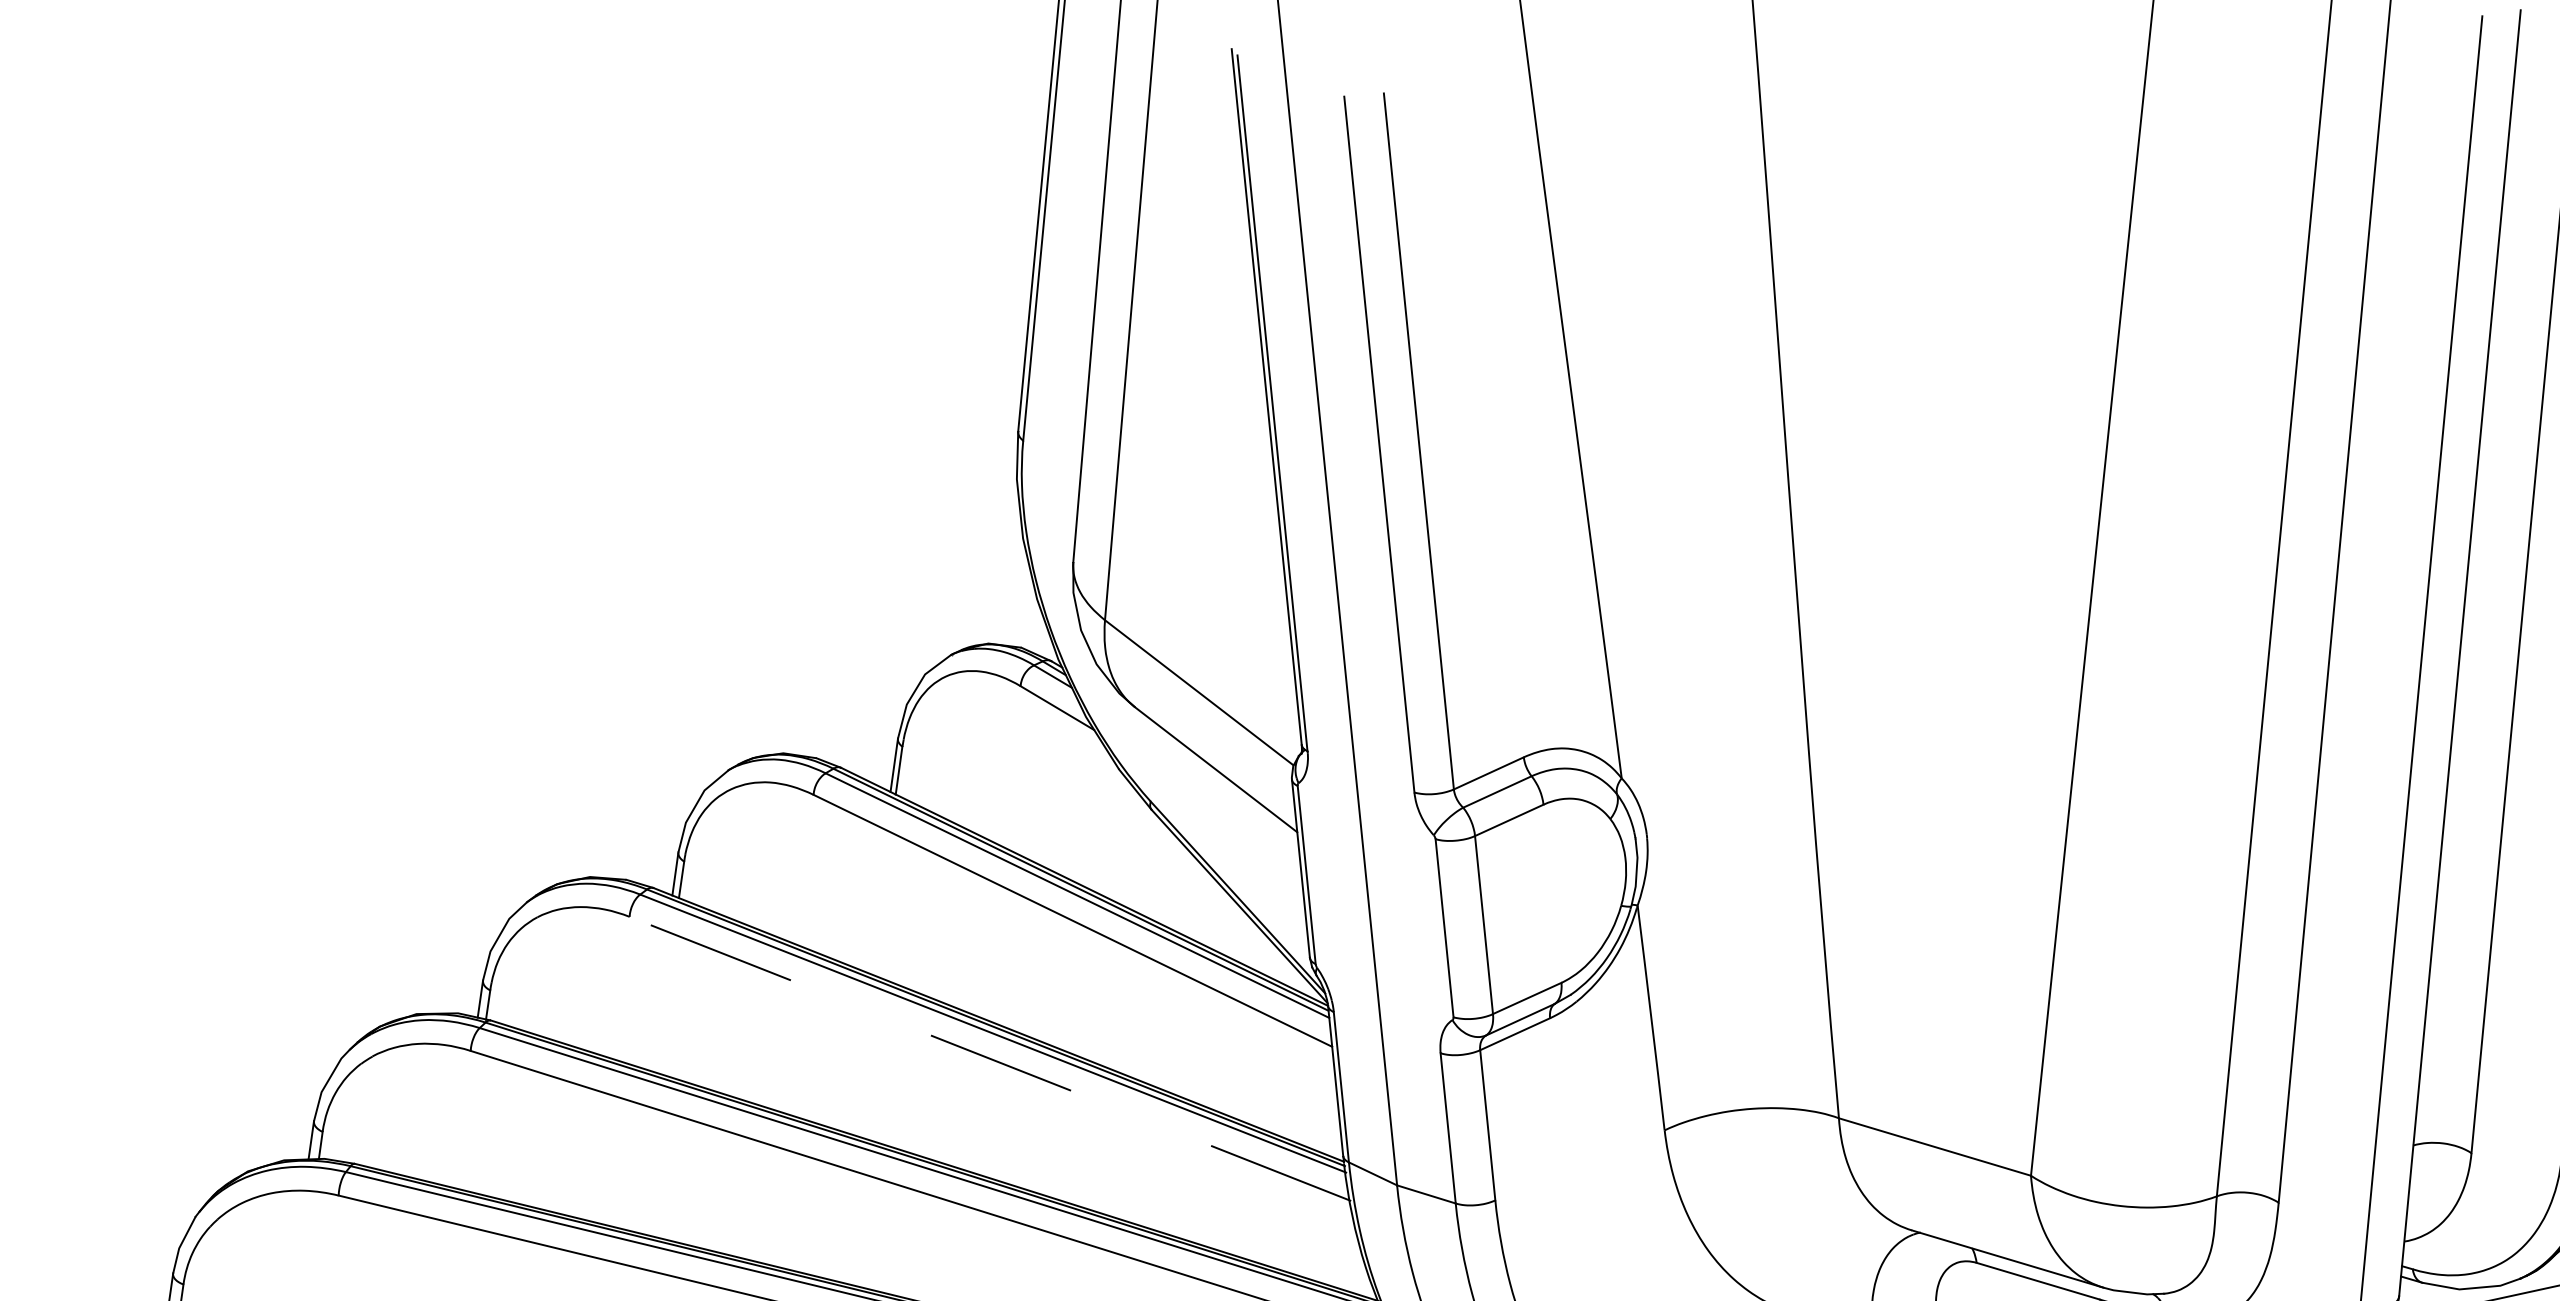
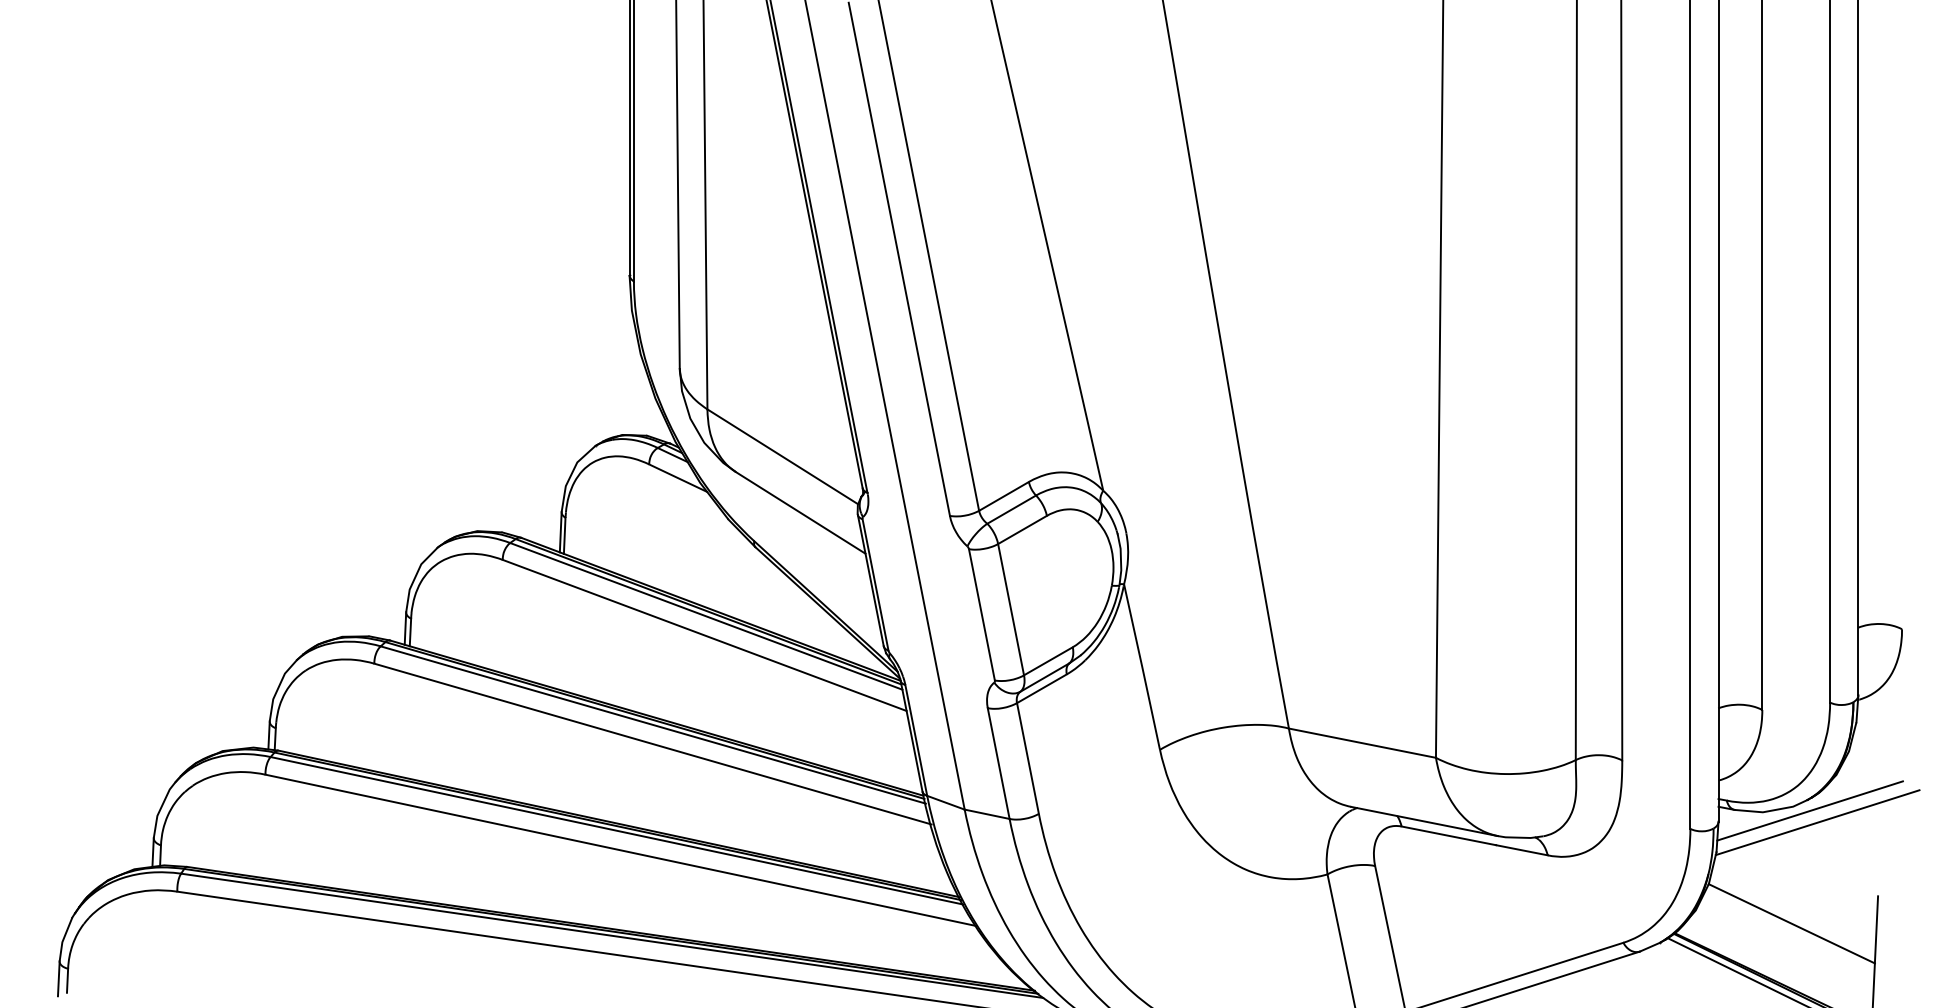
line: (991, 1059) -> (653, 744), dashed -> solid

